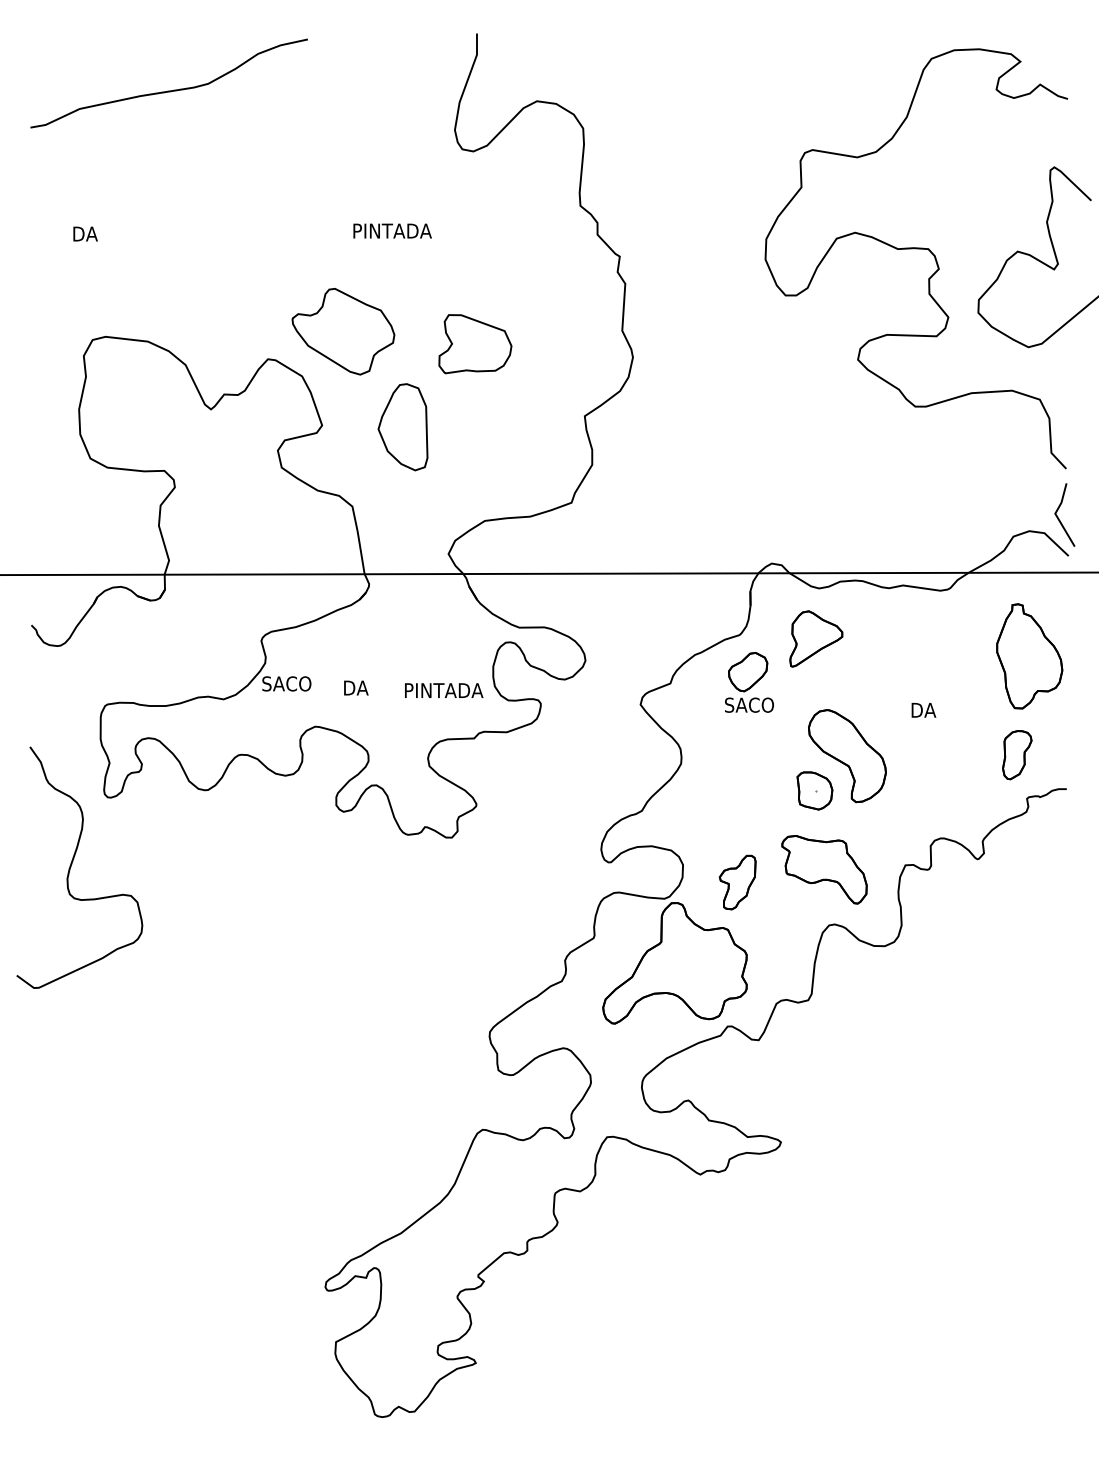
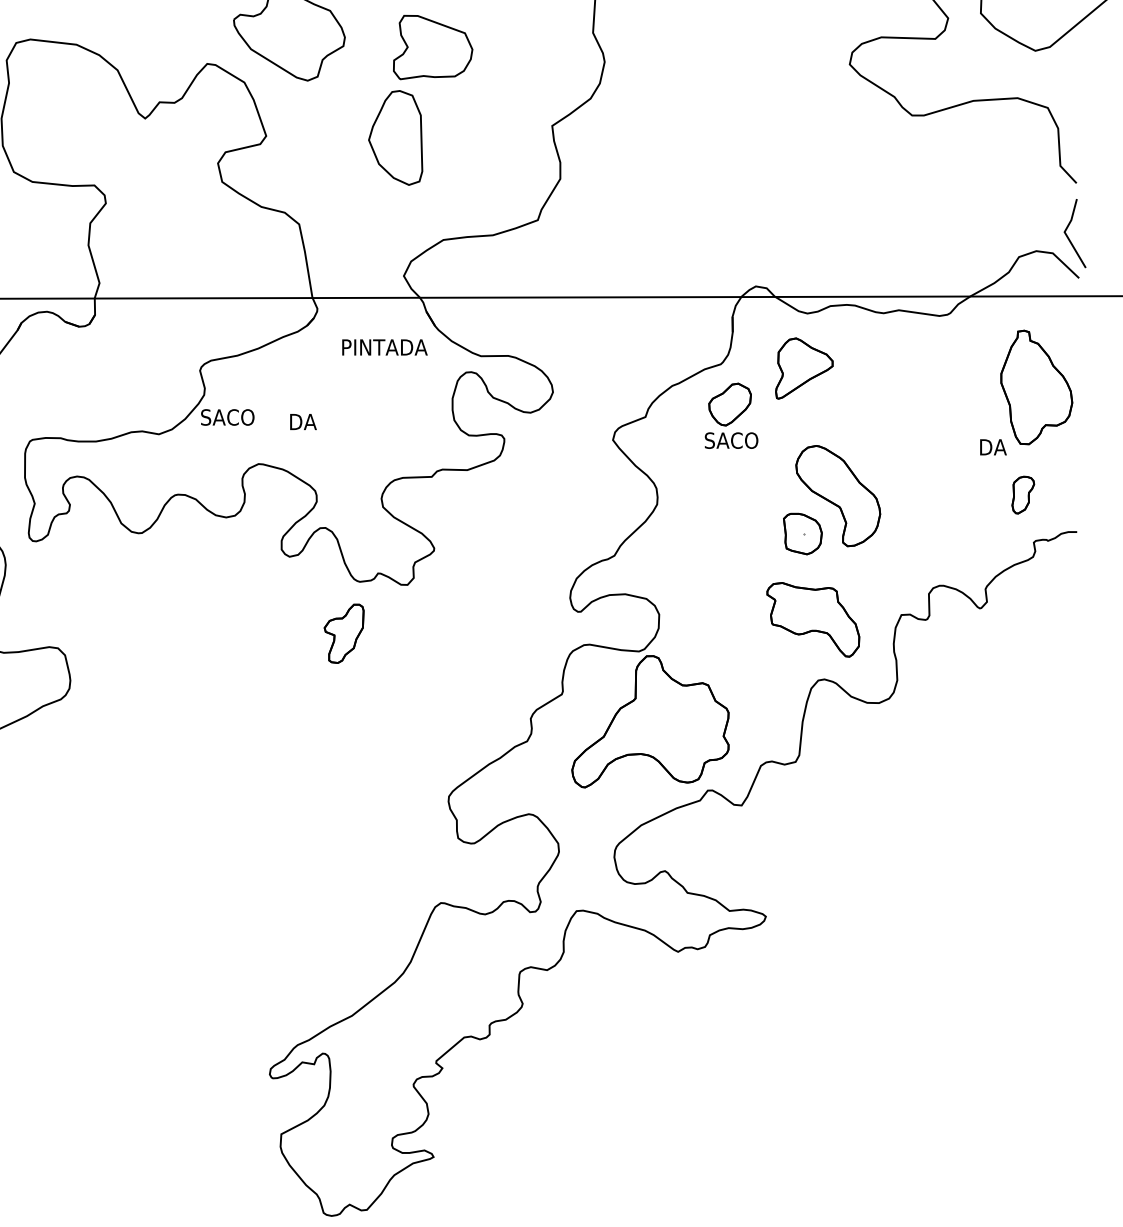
part: (402, 427) -> (395, 138), moved
text: (444, 690) -> (385, 347), moved
text: (923, 710) -> (992, 447), moved
part: (1017, 755) -> (1023, 495), size x0.7
part: (737, 882) -> (343, 633), moved

